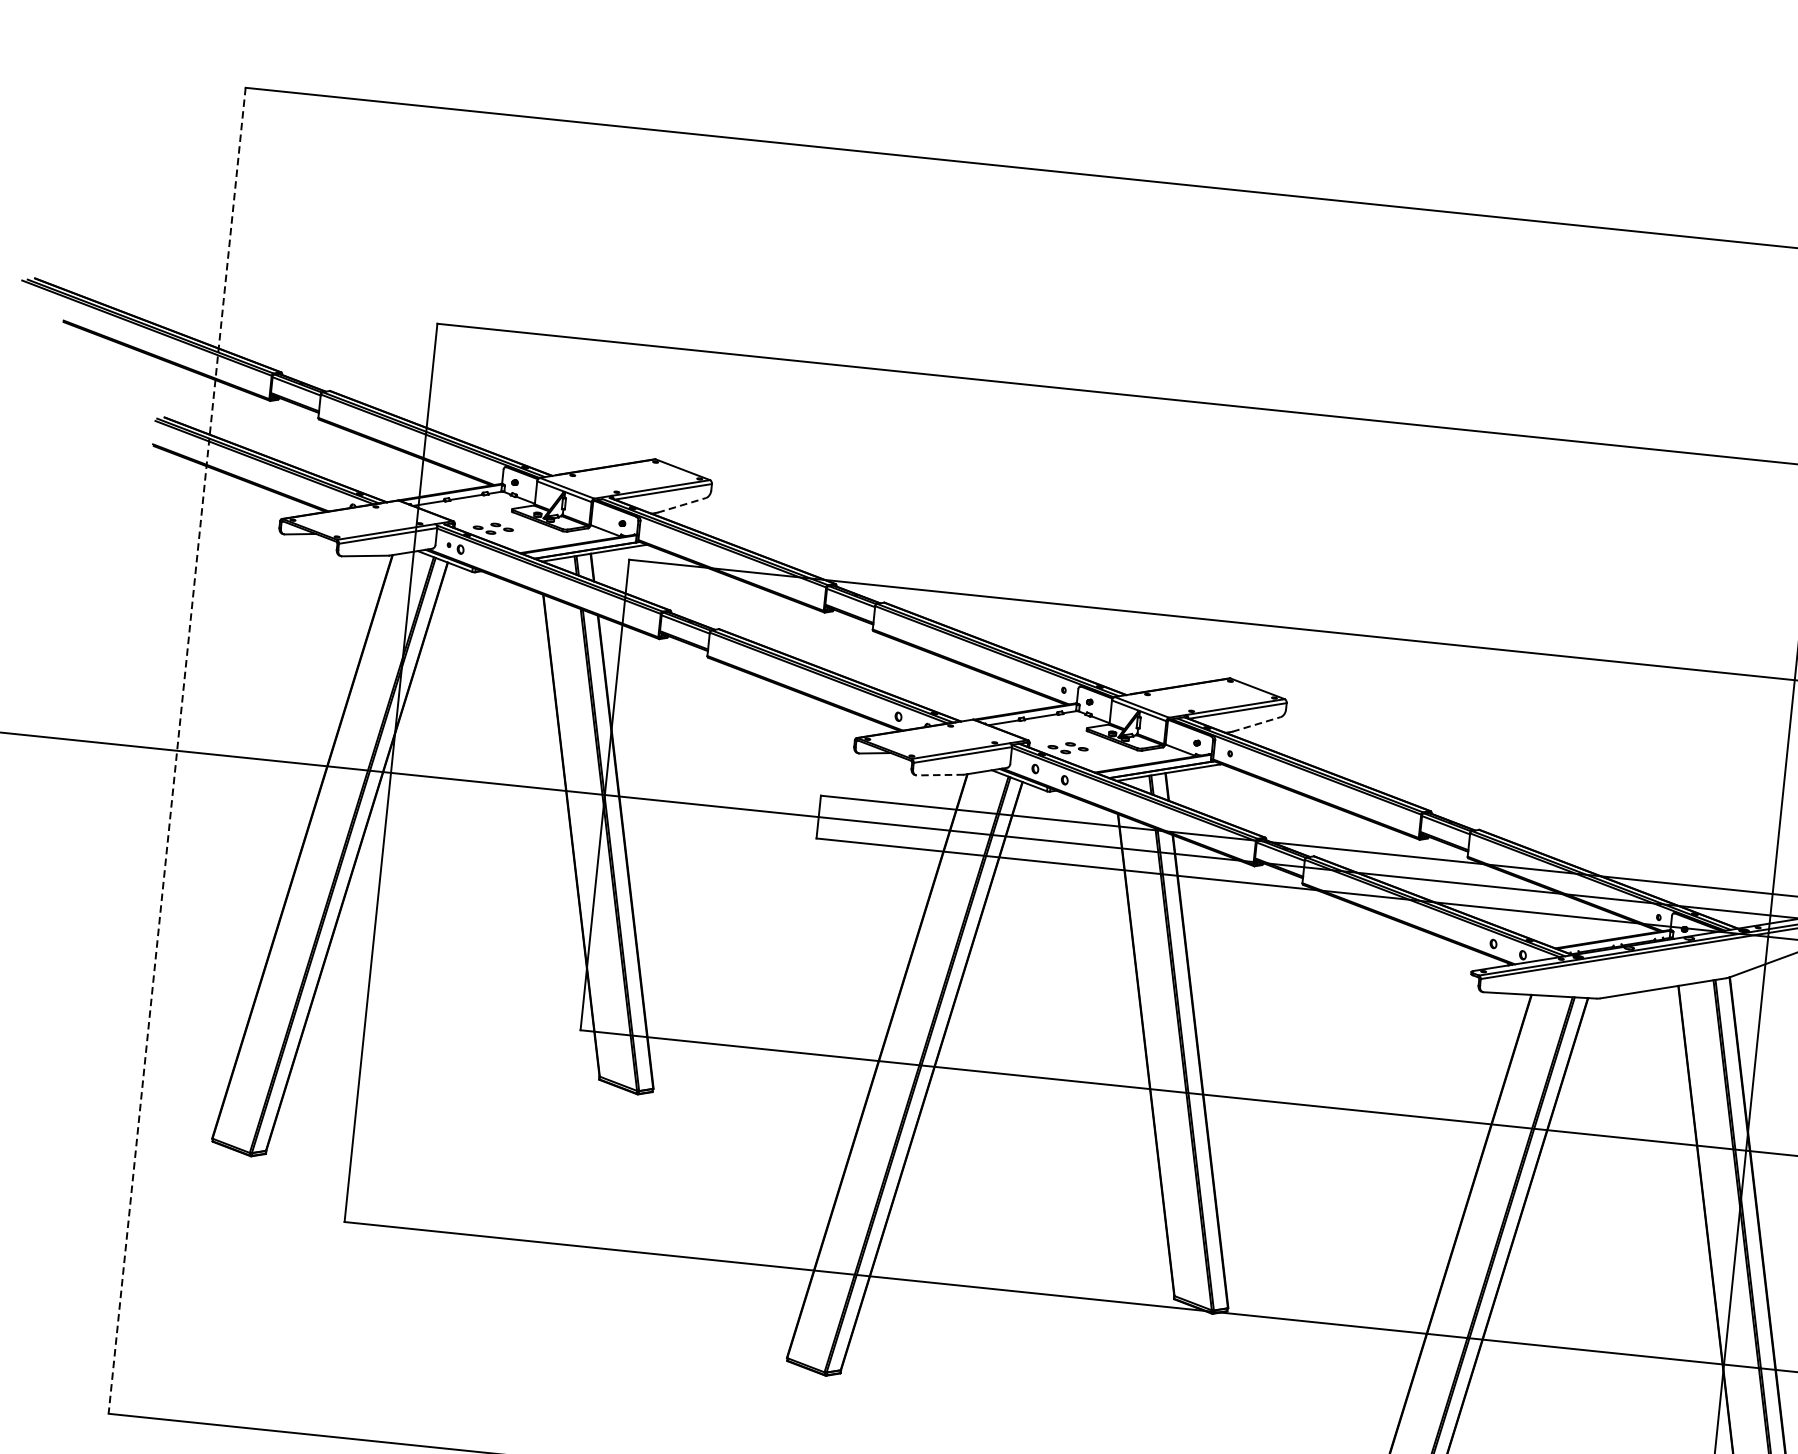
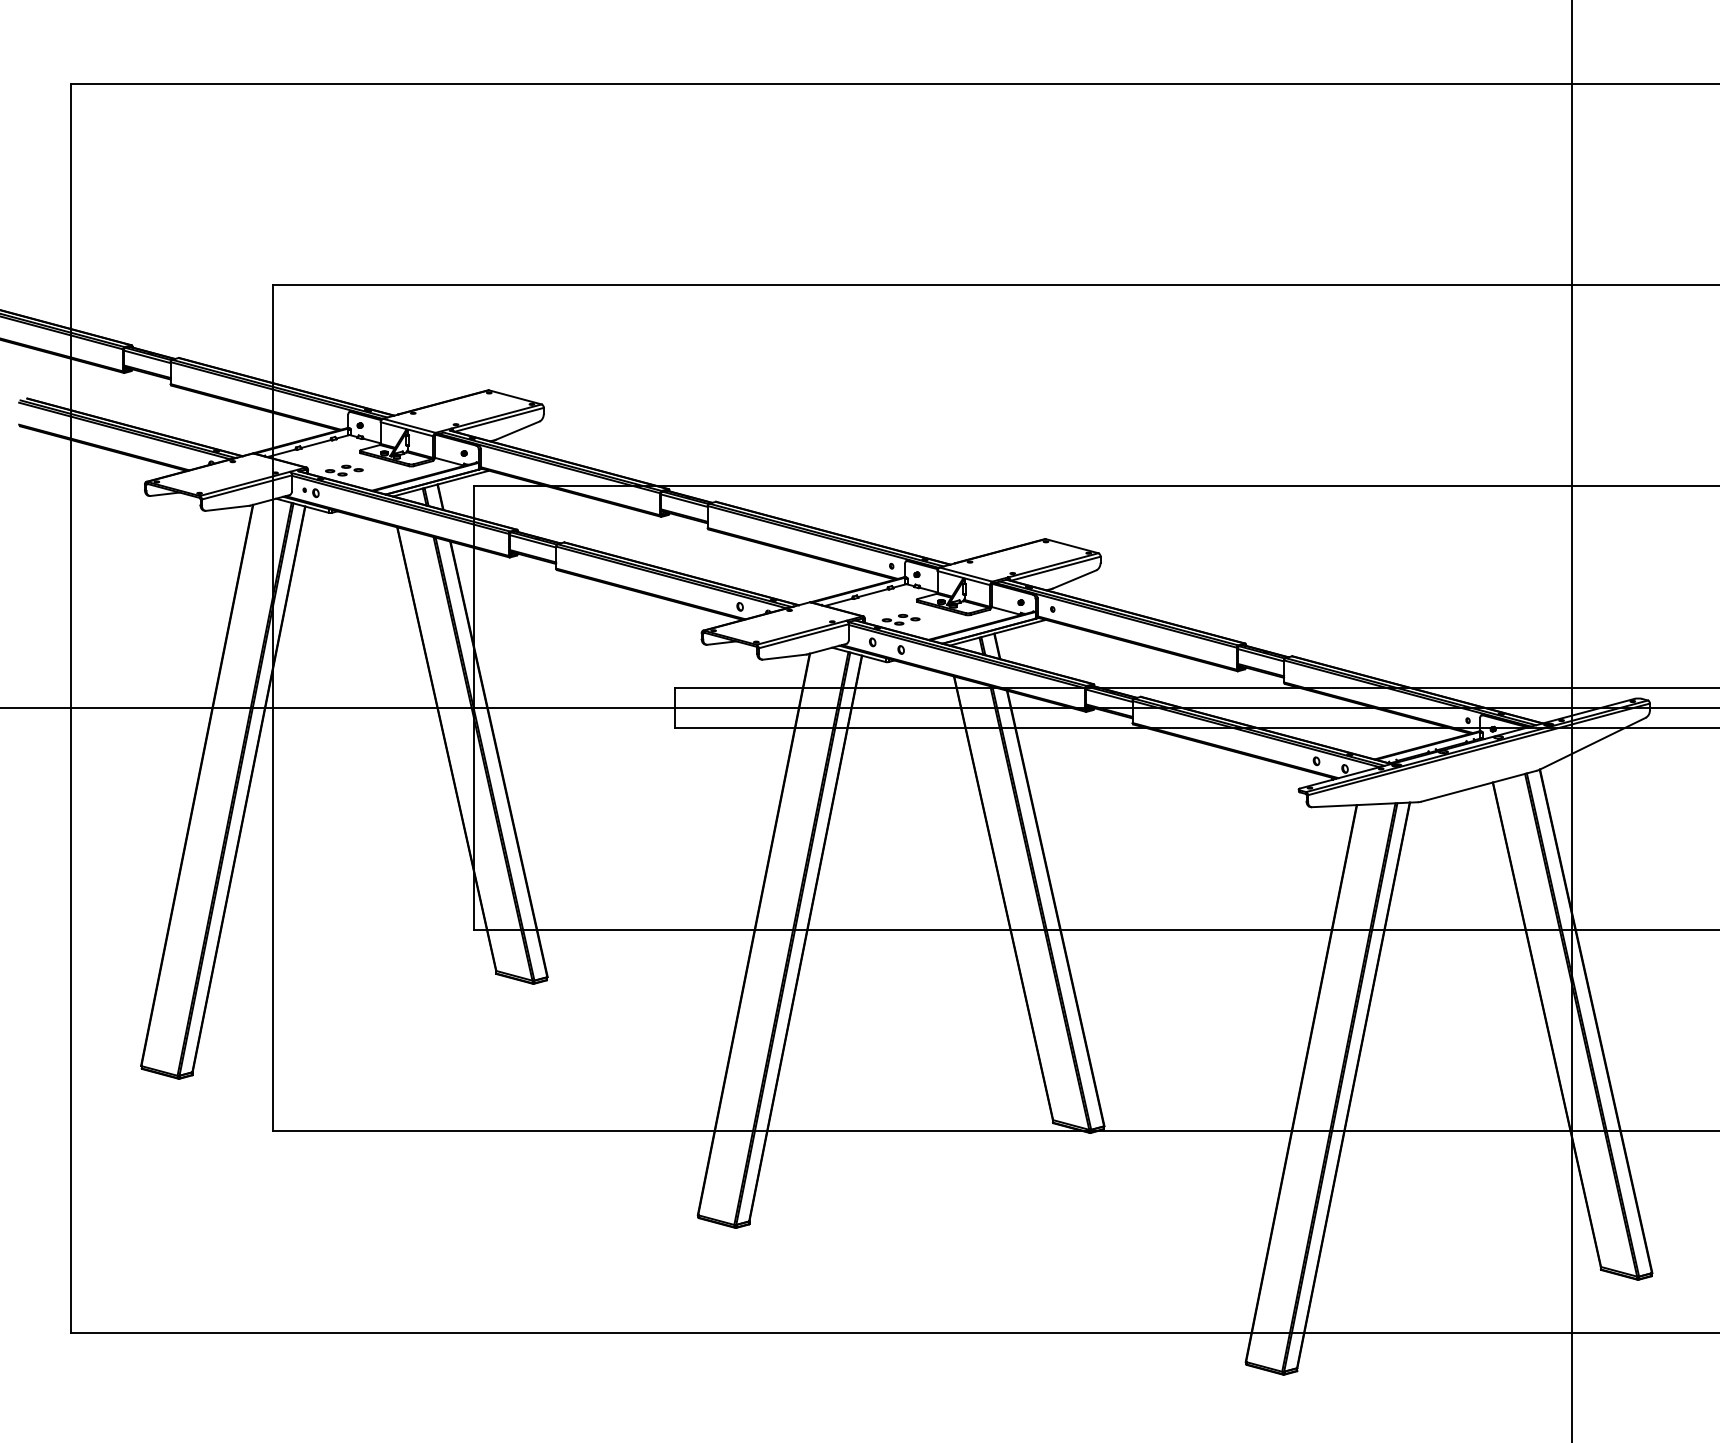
line: (681, 505) -> (517, 430), dashed -> solid
line: (1256, 724) -> (1074, 579), dashed -> solid
line: (177, 751) -> (71, 708), dashed -> solid
line: (940, 775) -> (784, 657), dashed -> solid

